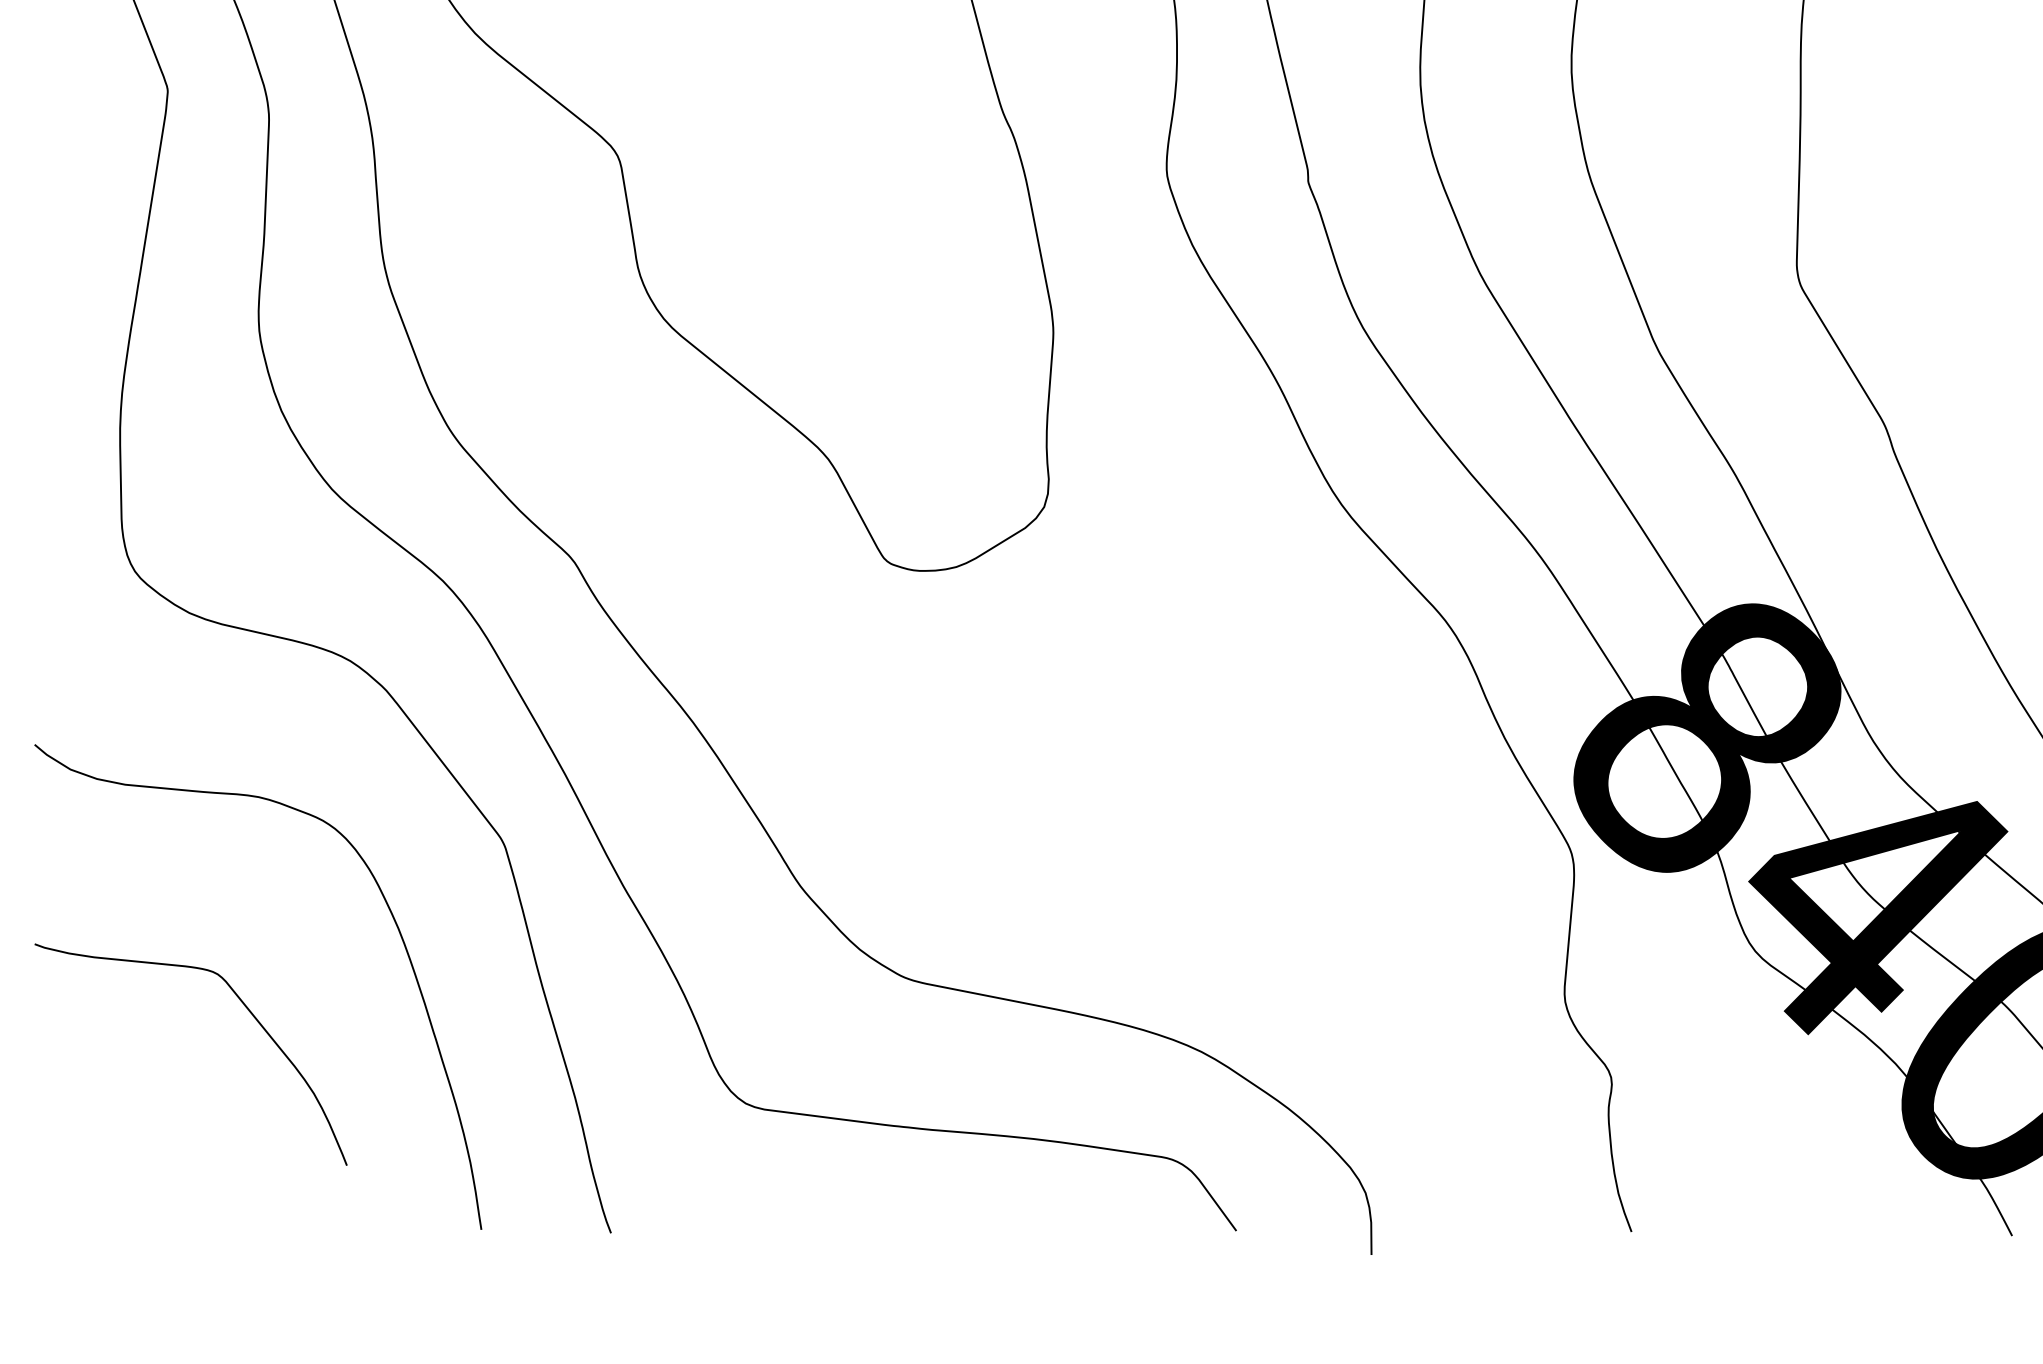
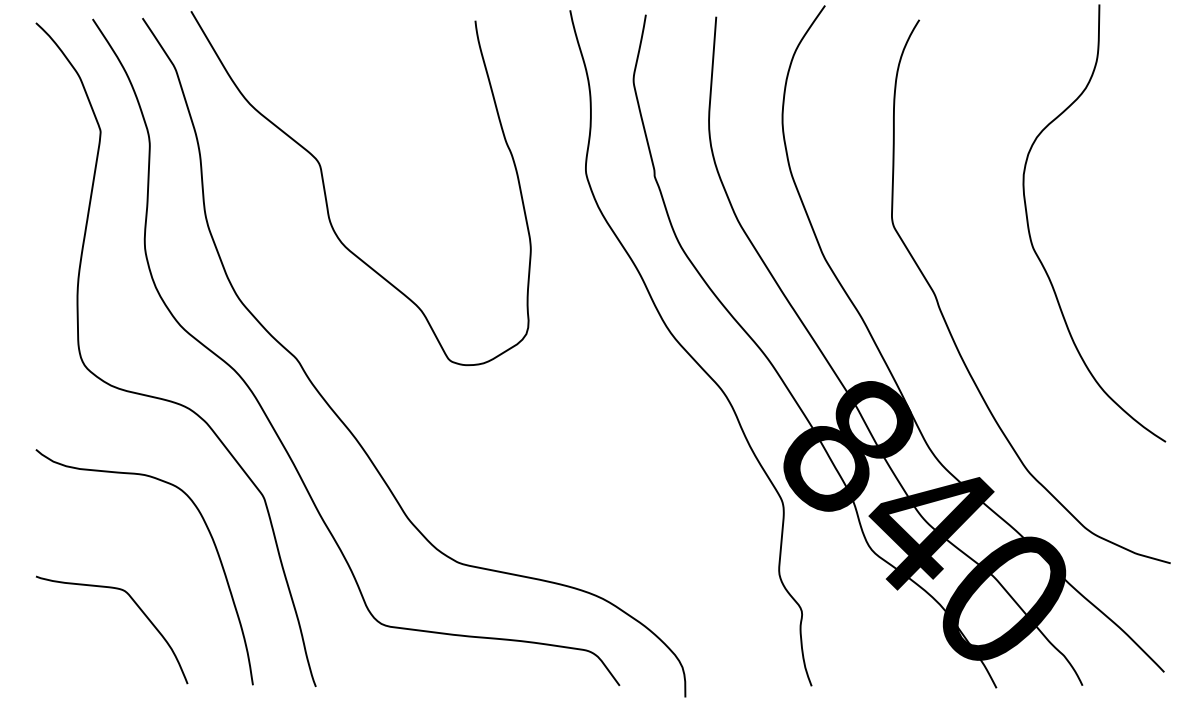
curve: (245, 1010) -> (138, 608), moved

